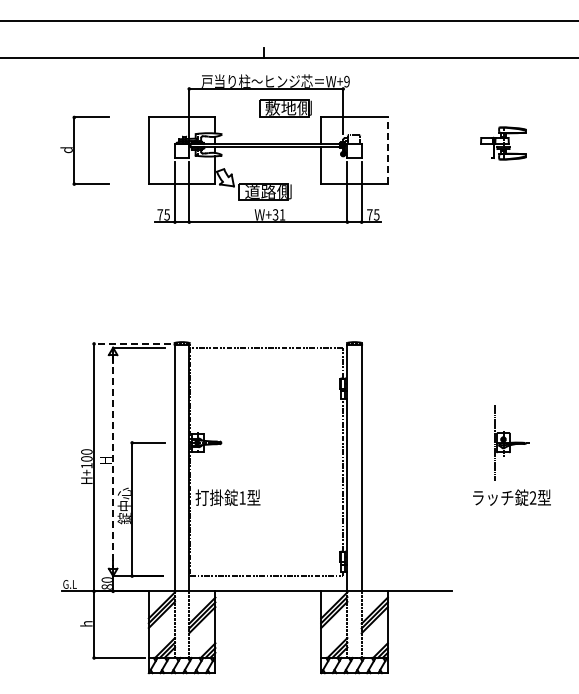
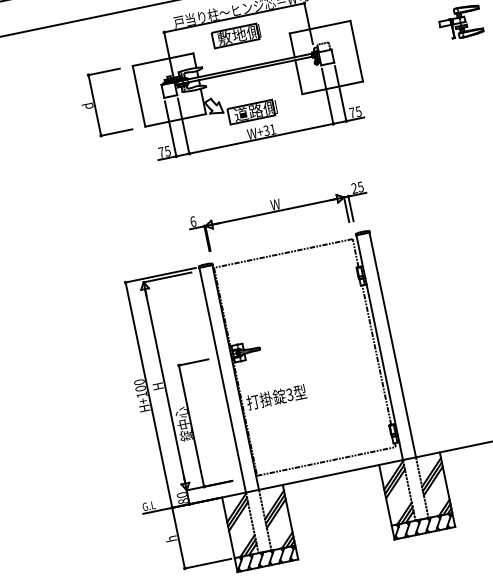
part: (285, 108) -> (236, 35), moved
part: (74, 150) -> (94, 105), moved
line: (387, 150) -> (356, 51), dashed -> solid
part: (270, 308) -> (279, 216), added
line: (132, 343) -> (160, 274), dashed -> solid
line: (113, 461) -> (165, 385), dashed -> solid
text: (242, 497) -> (289, 394), 1 -> 3

